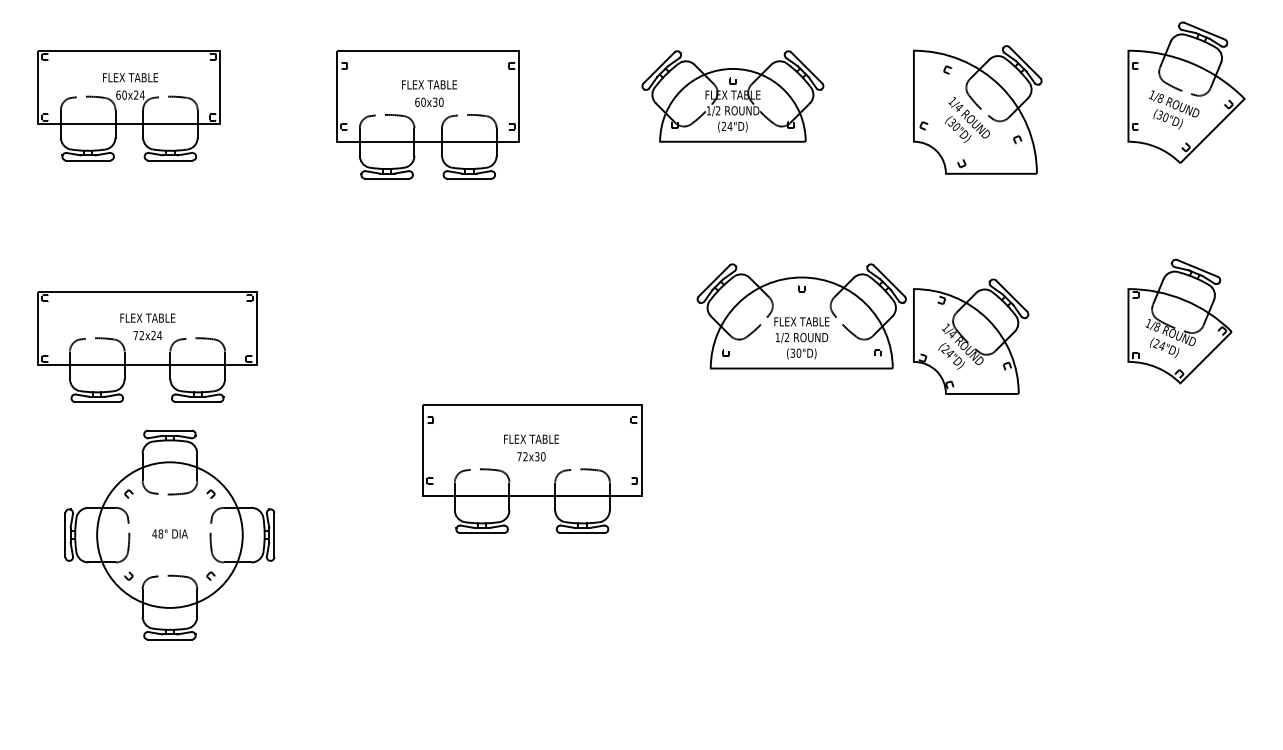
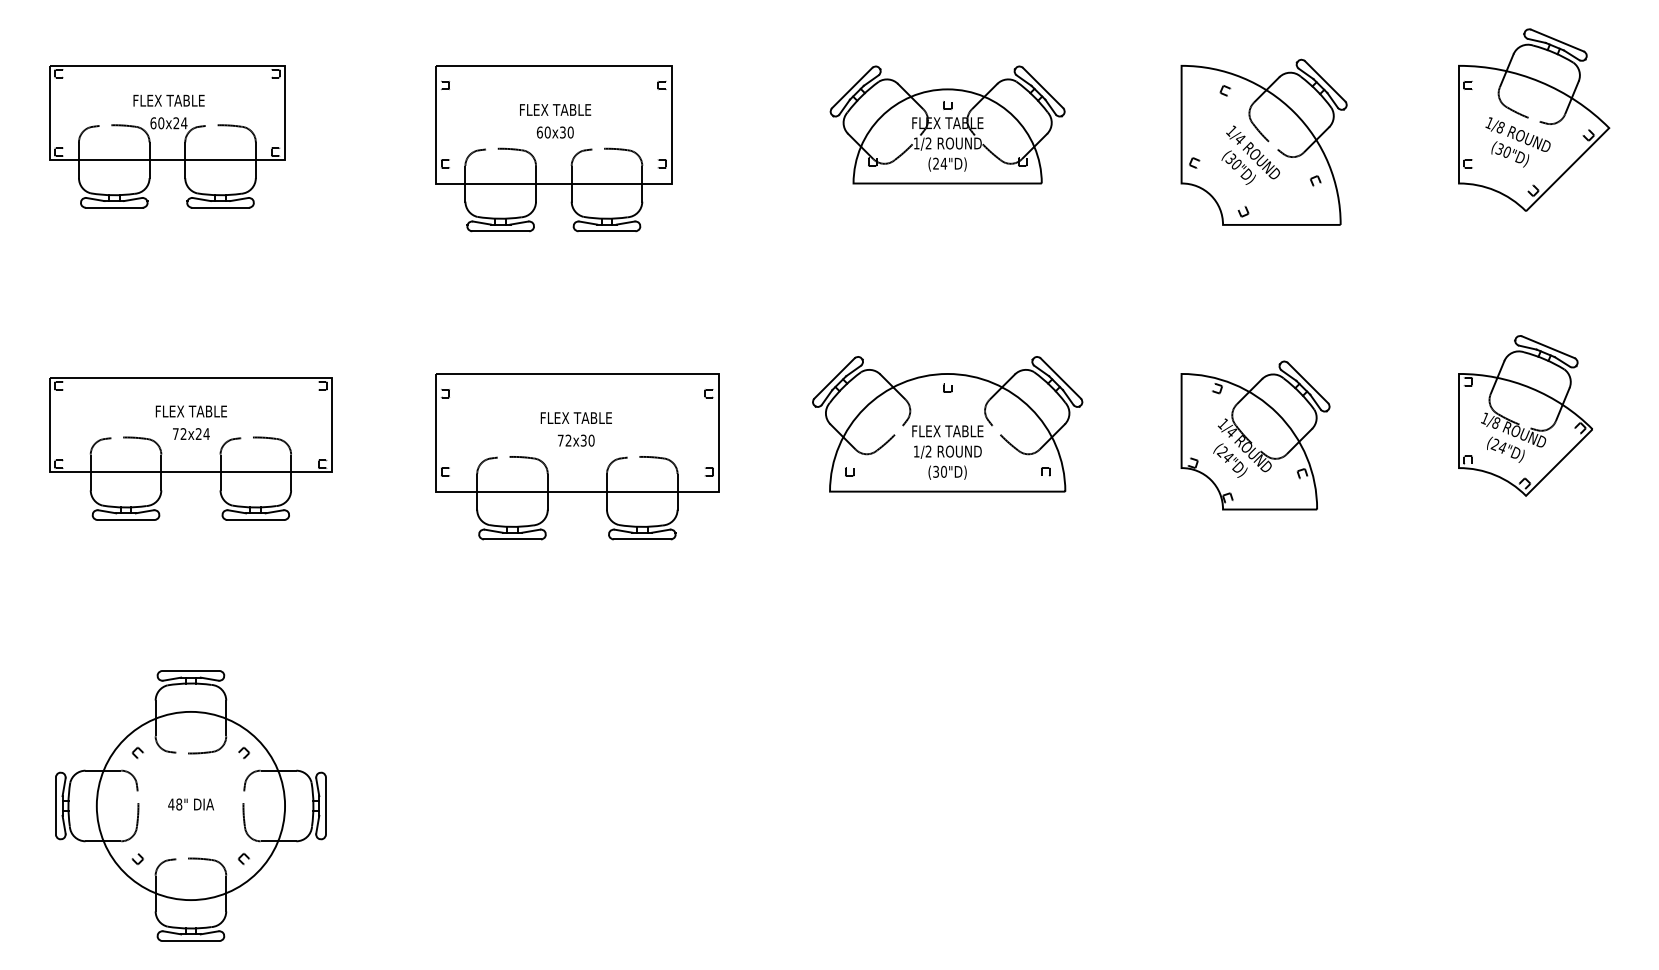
part: (801, 316) -> (947, 424), moved
part: (532, 468) -> (577, 456), moved
part: (169, 534) -> (190, 805), moved

